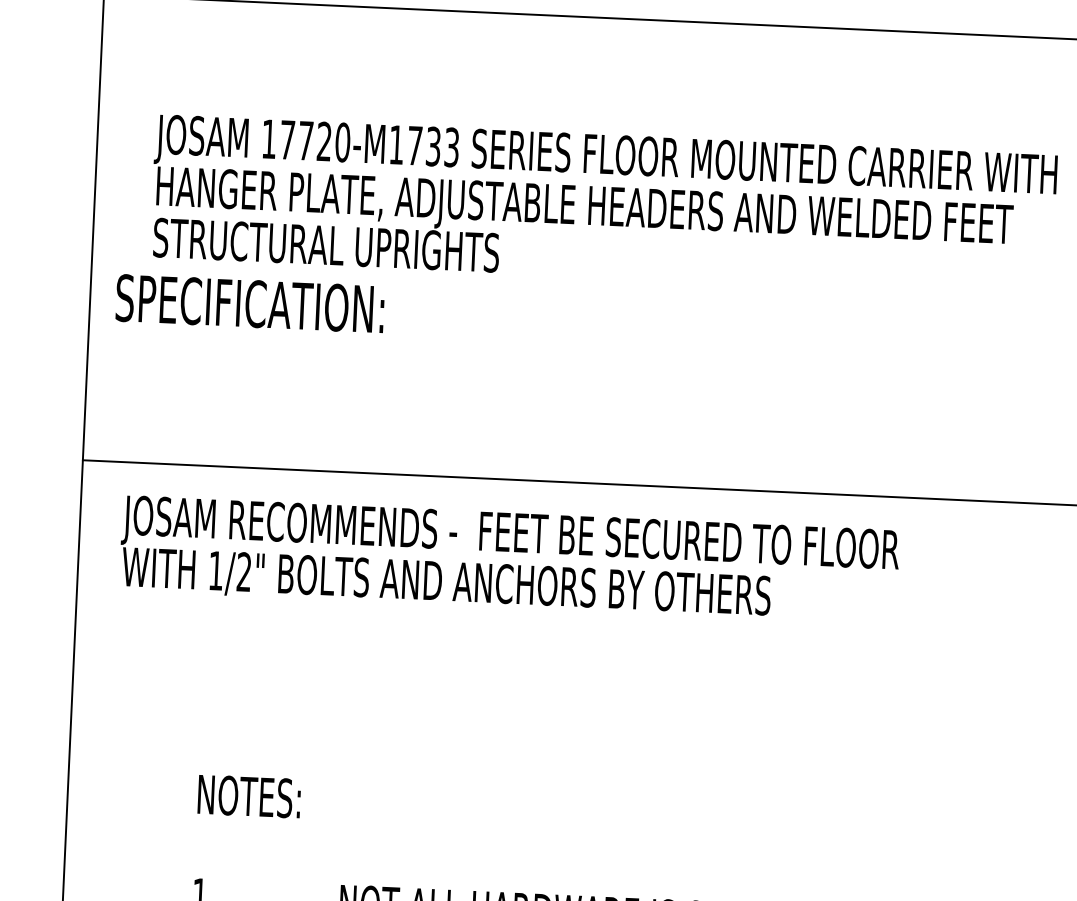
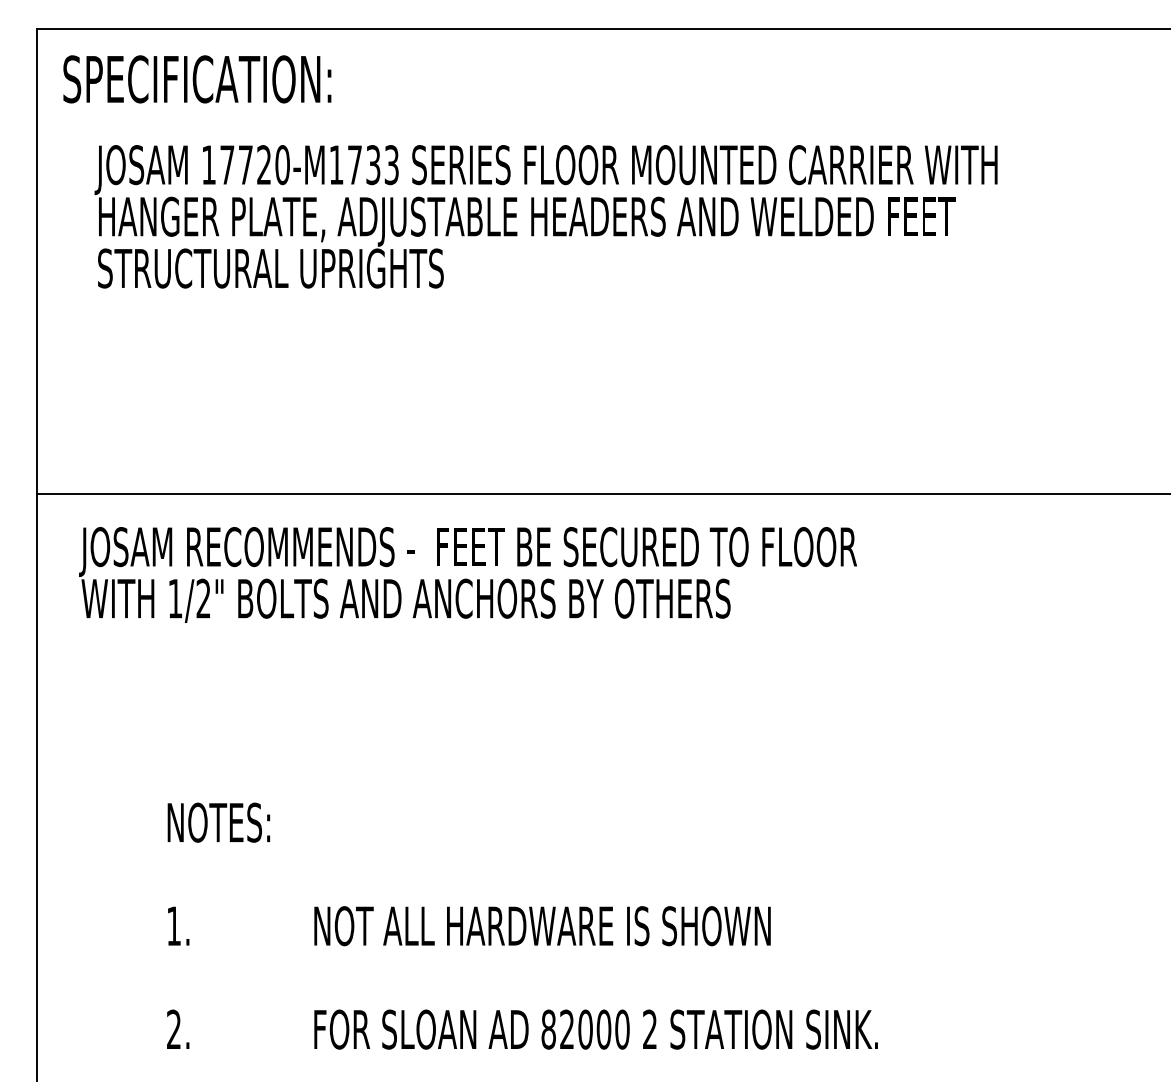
text: (250, 303) -> (197, 79), moved

